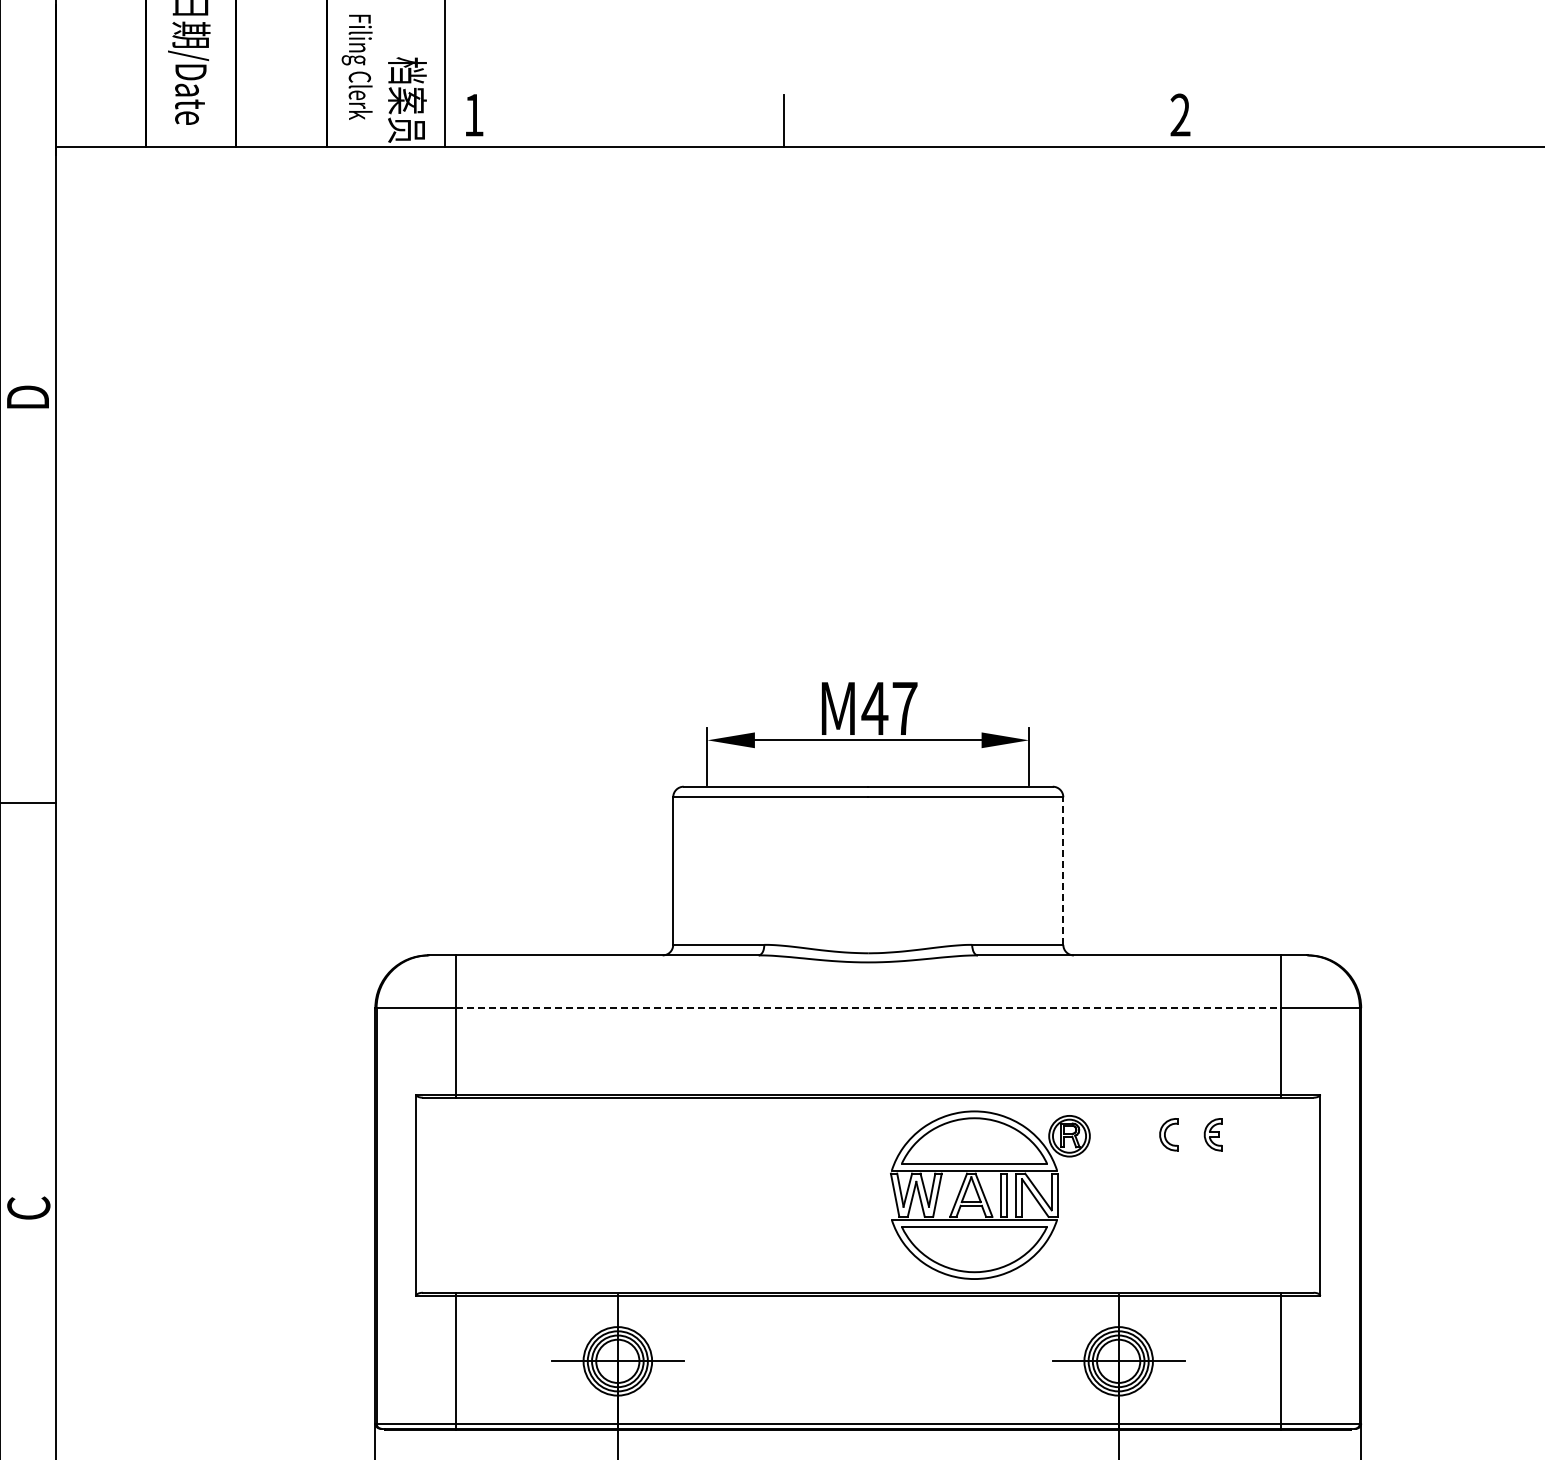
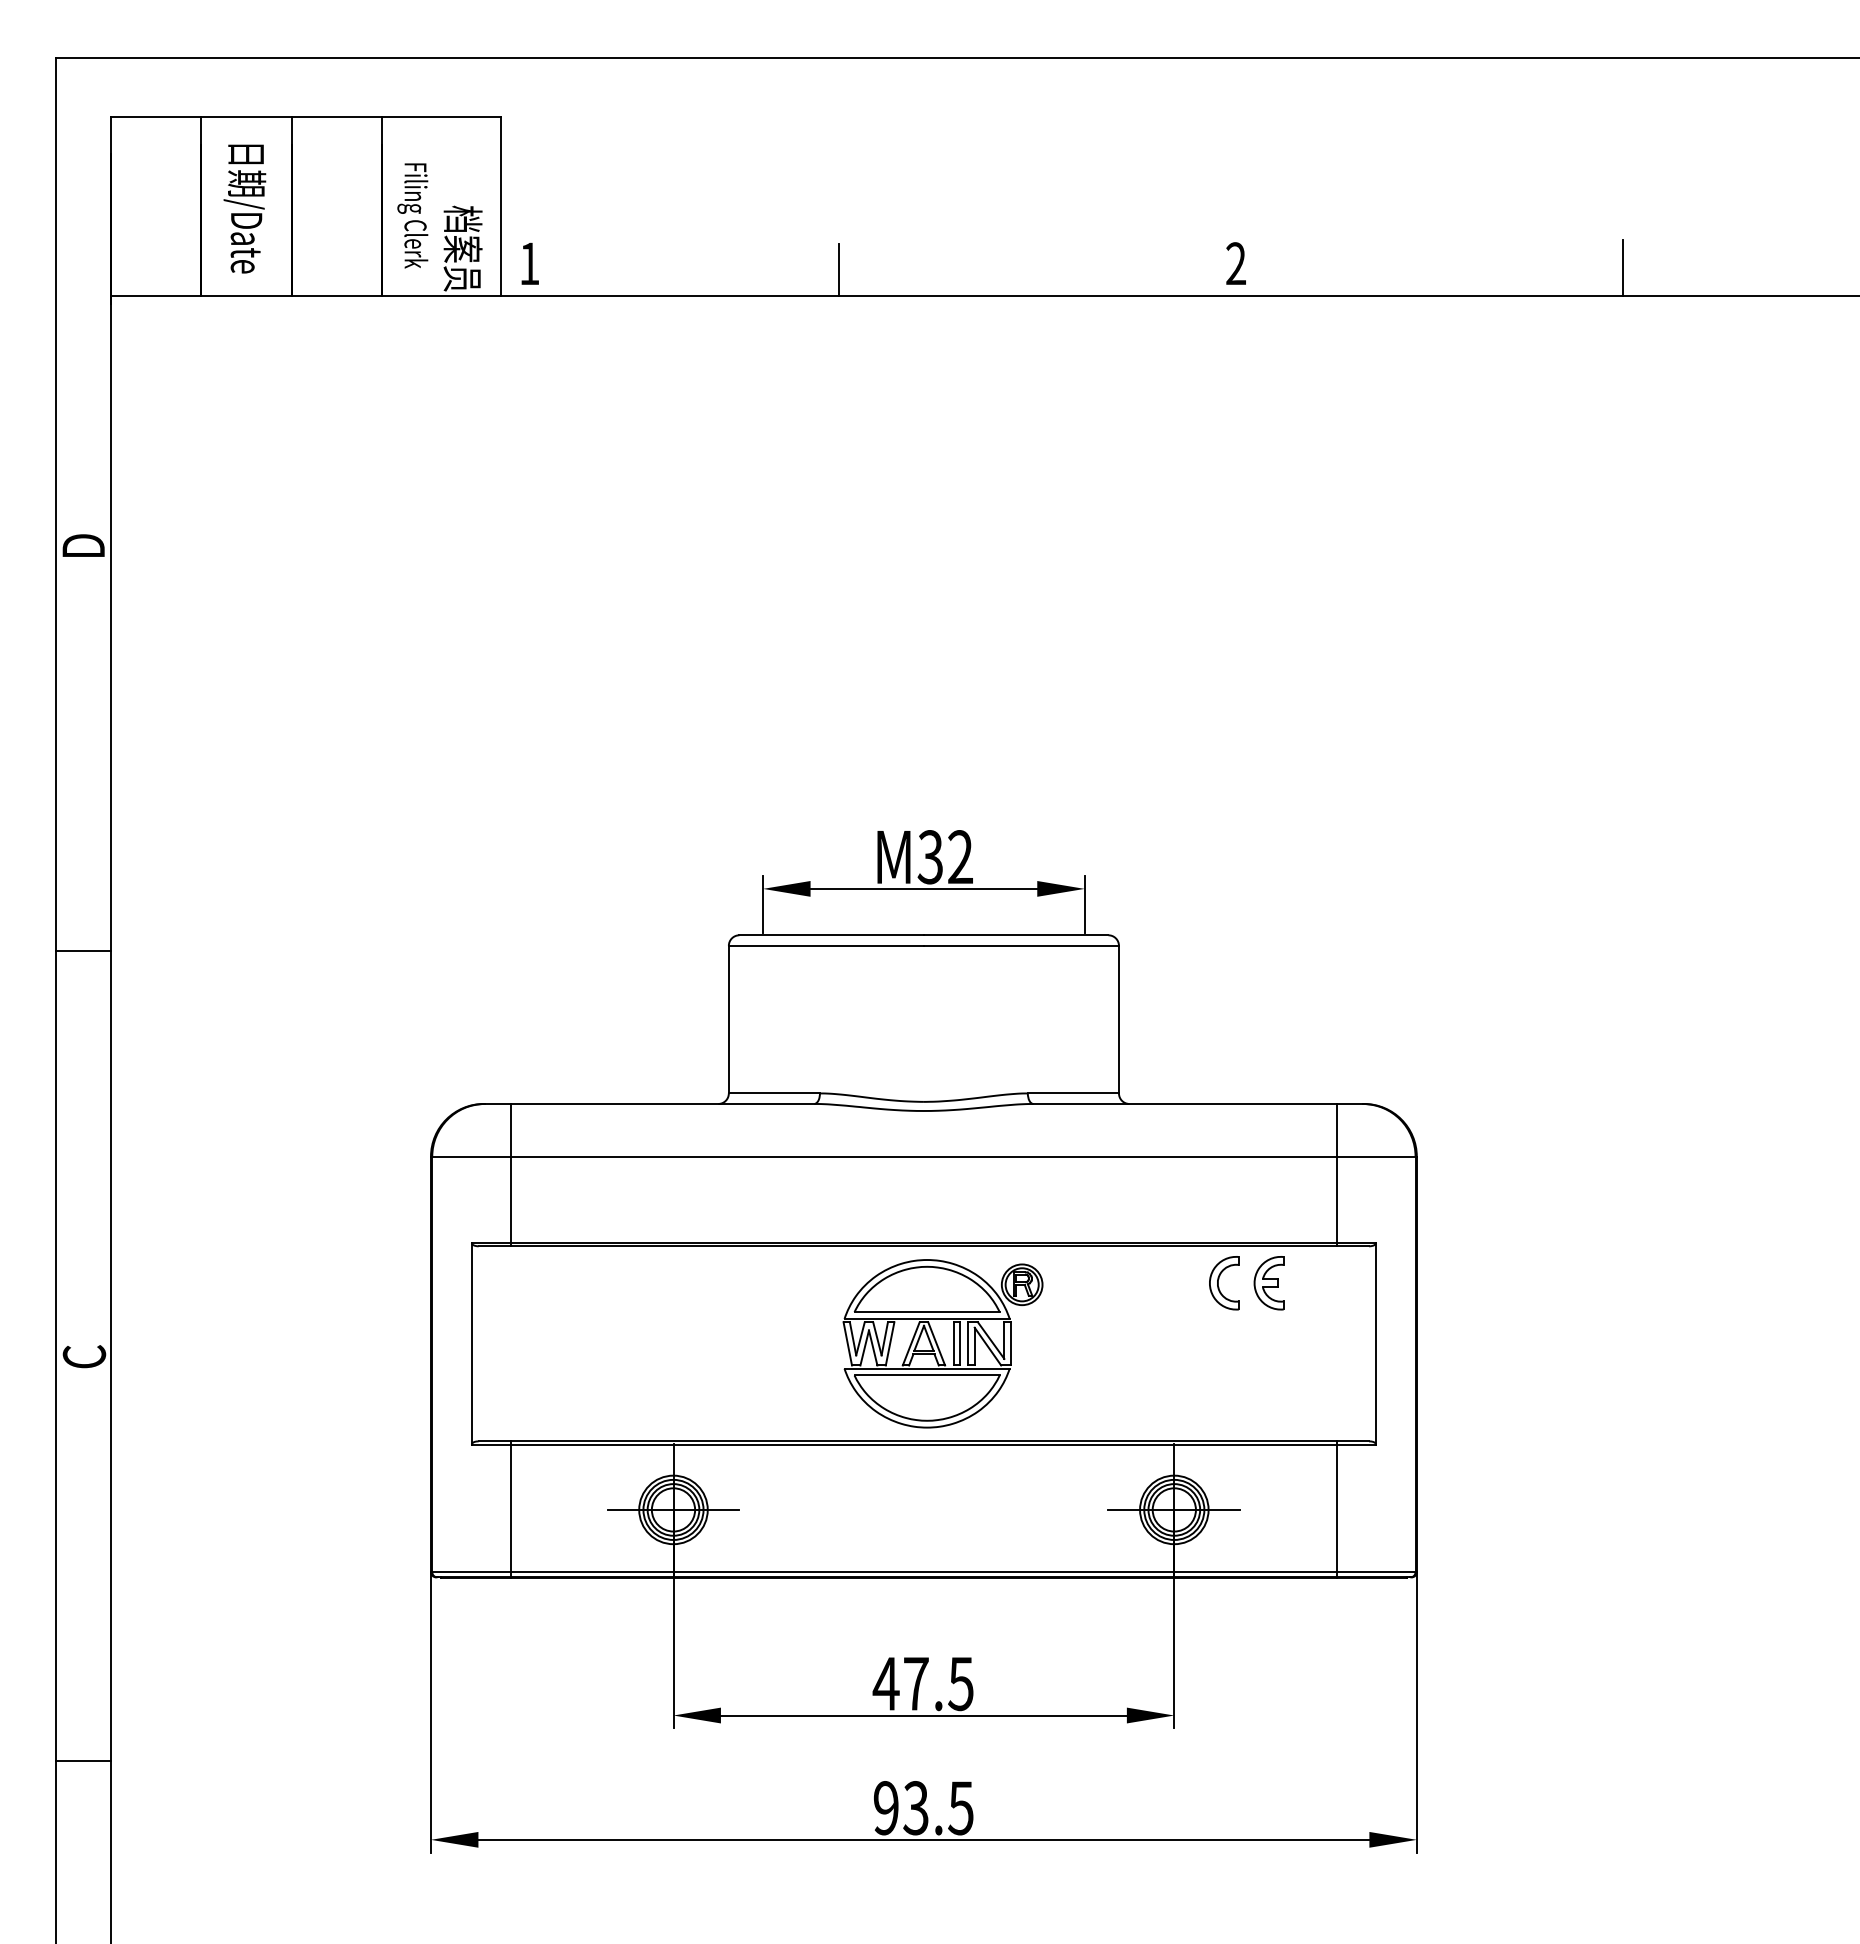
text: (889, 708) -> (945, 857), M47 -> M32
line: (1062, 870) -> (1118, 1019), dashed -> solid
line: (867, 1007) -> (923, 1156), dashed -> solid
part: (1168, 1134) -> (1224, 1283), size x1.67
part: (1212, 1134) -> (1268, 1283), size x1.67
part: (989, 1194) -> (942, 1343), moved

